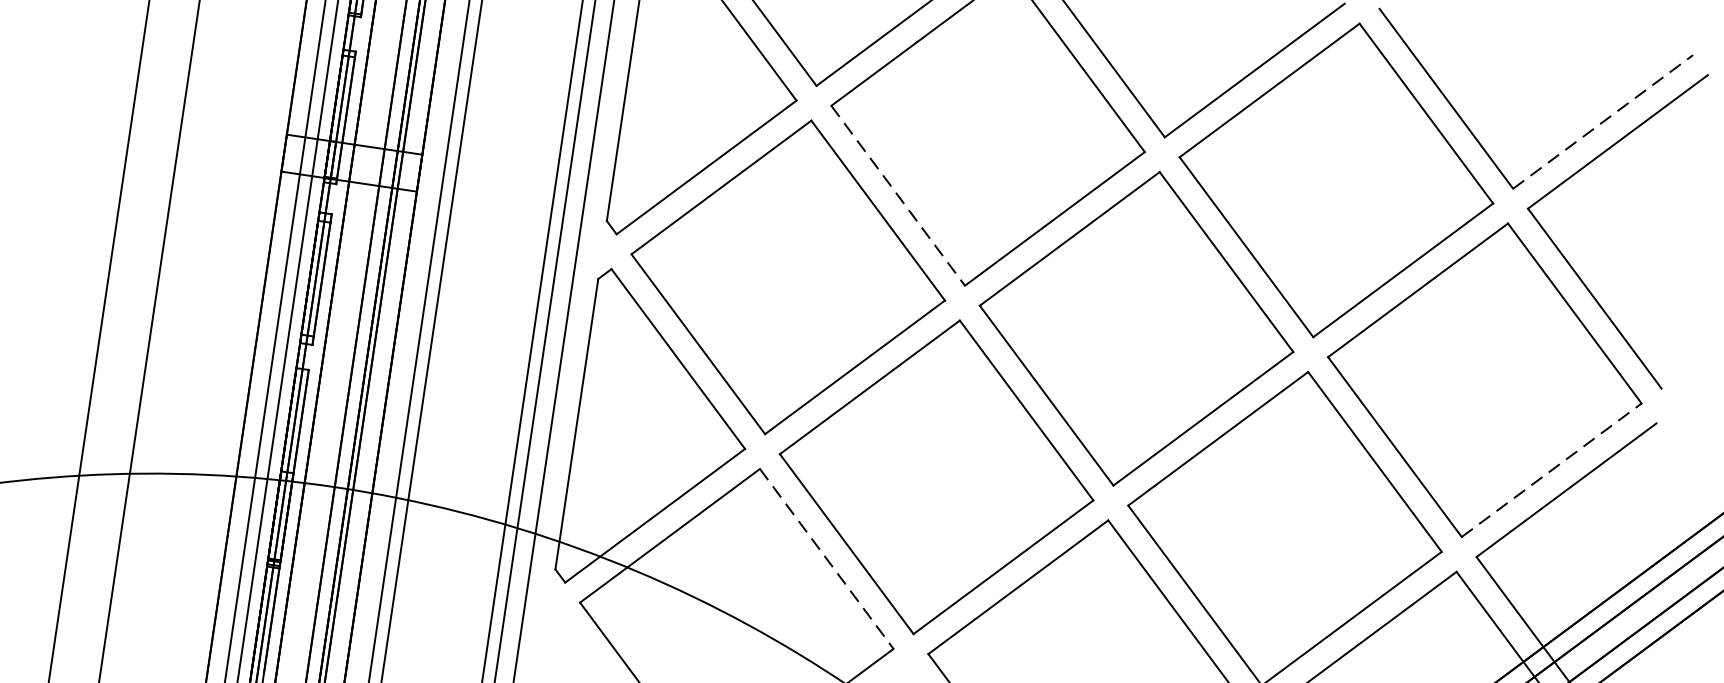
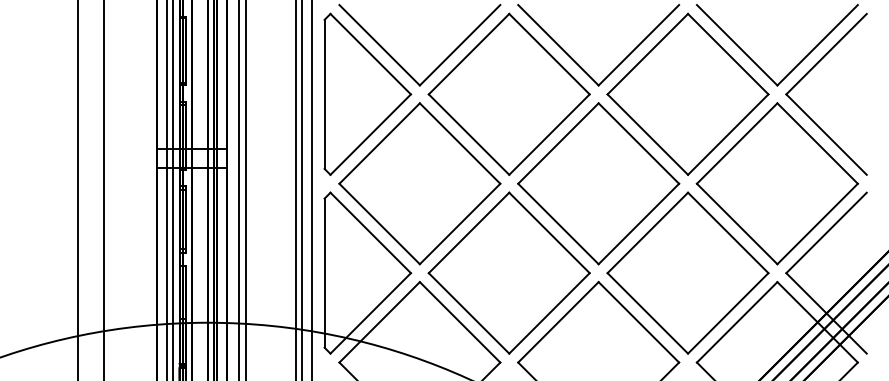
line: (1602, 122) -> (817, 45), dashed -> solid
line: (899, 195) -> (469, 134), dashed -> solid
line: (1551, 471) -> (817, 224), dashed -> solid
line: (827, 559) -> (460, 322), dashed -> solid

